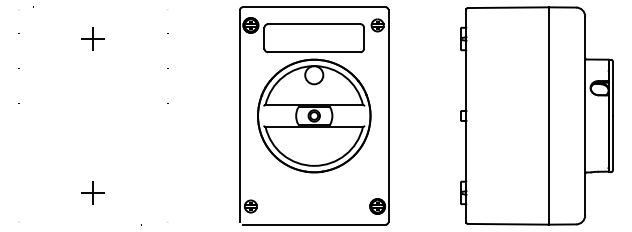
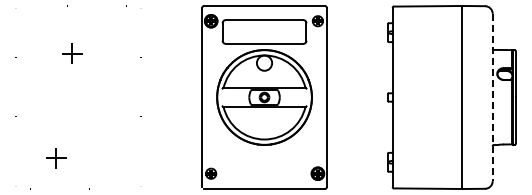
part: (93, 38) -> (72, 53), moved
line: (584, 116) -> (492, 97), solid -> dashed
part: (93, 193) -> (56, 158), moved

